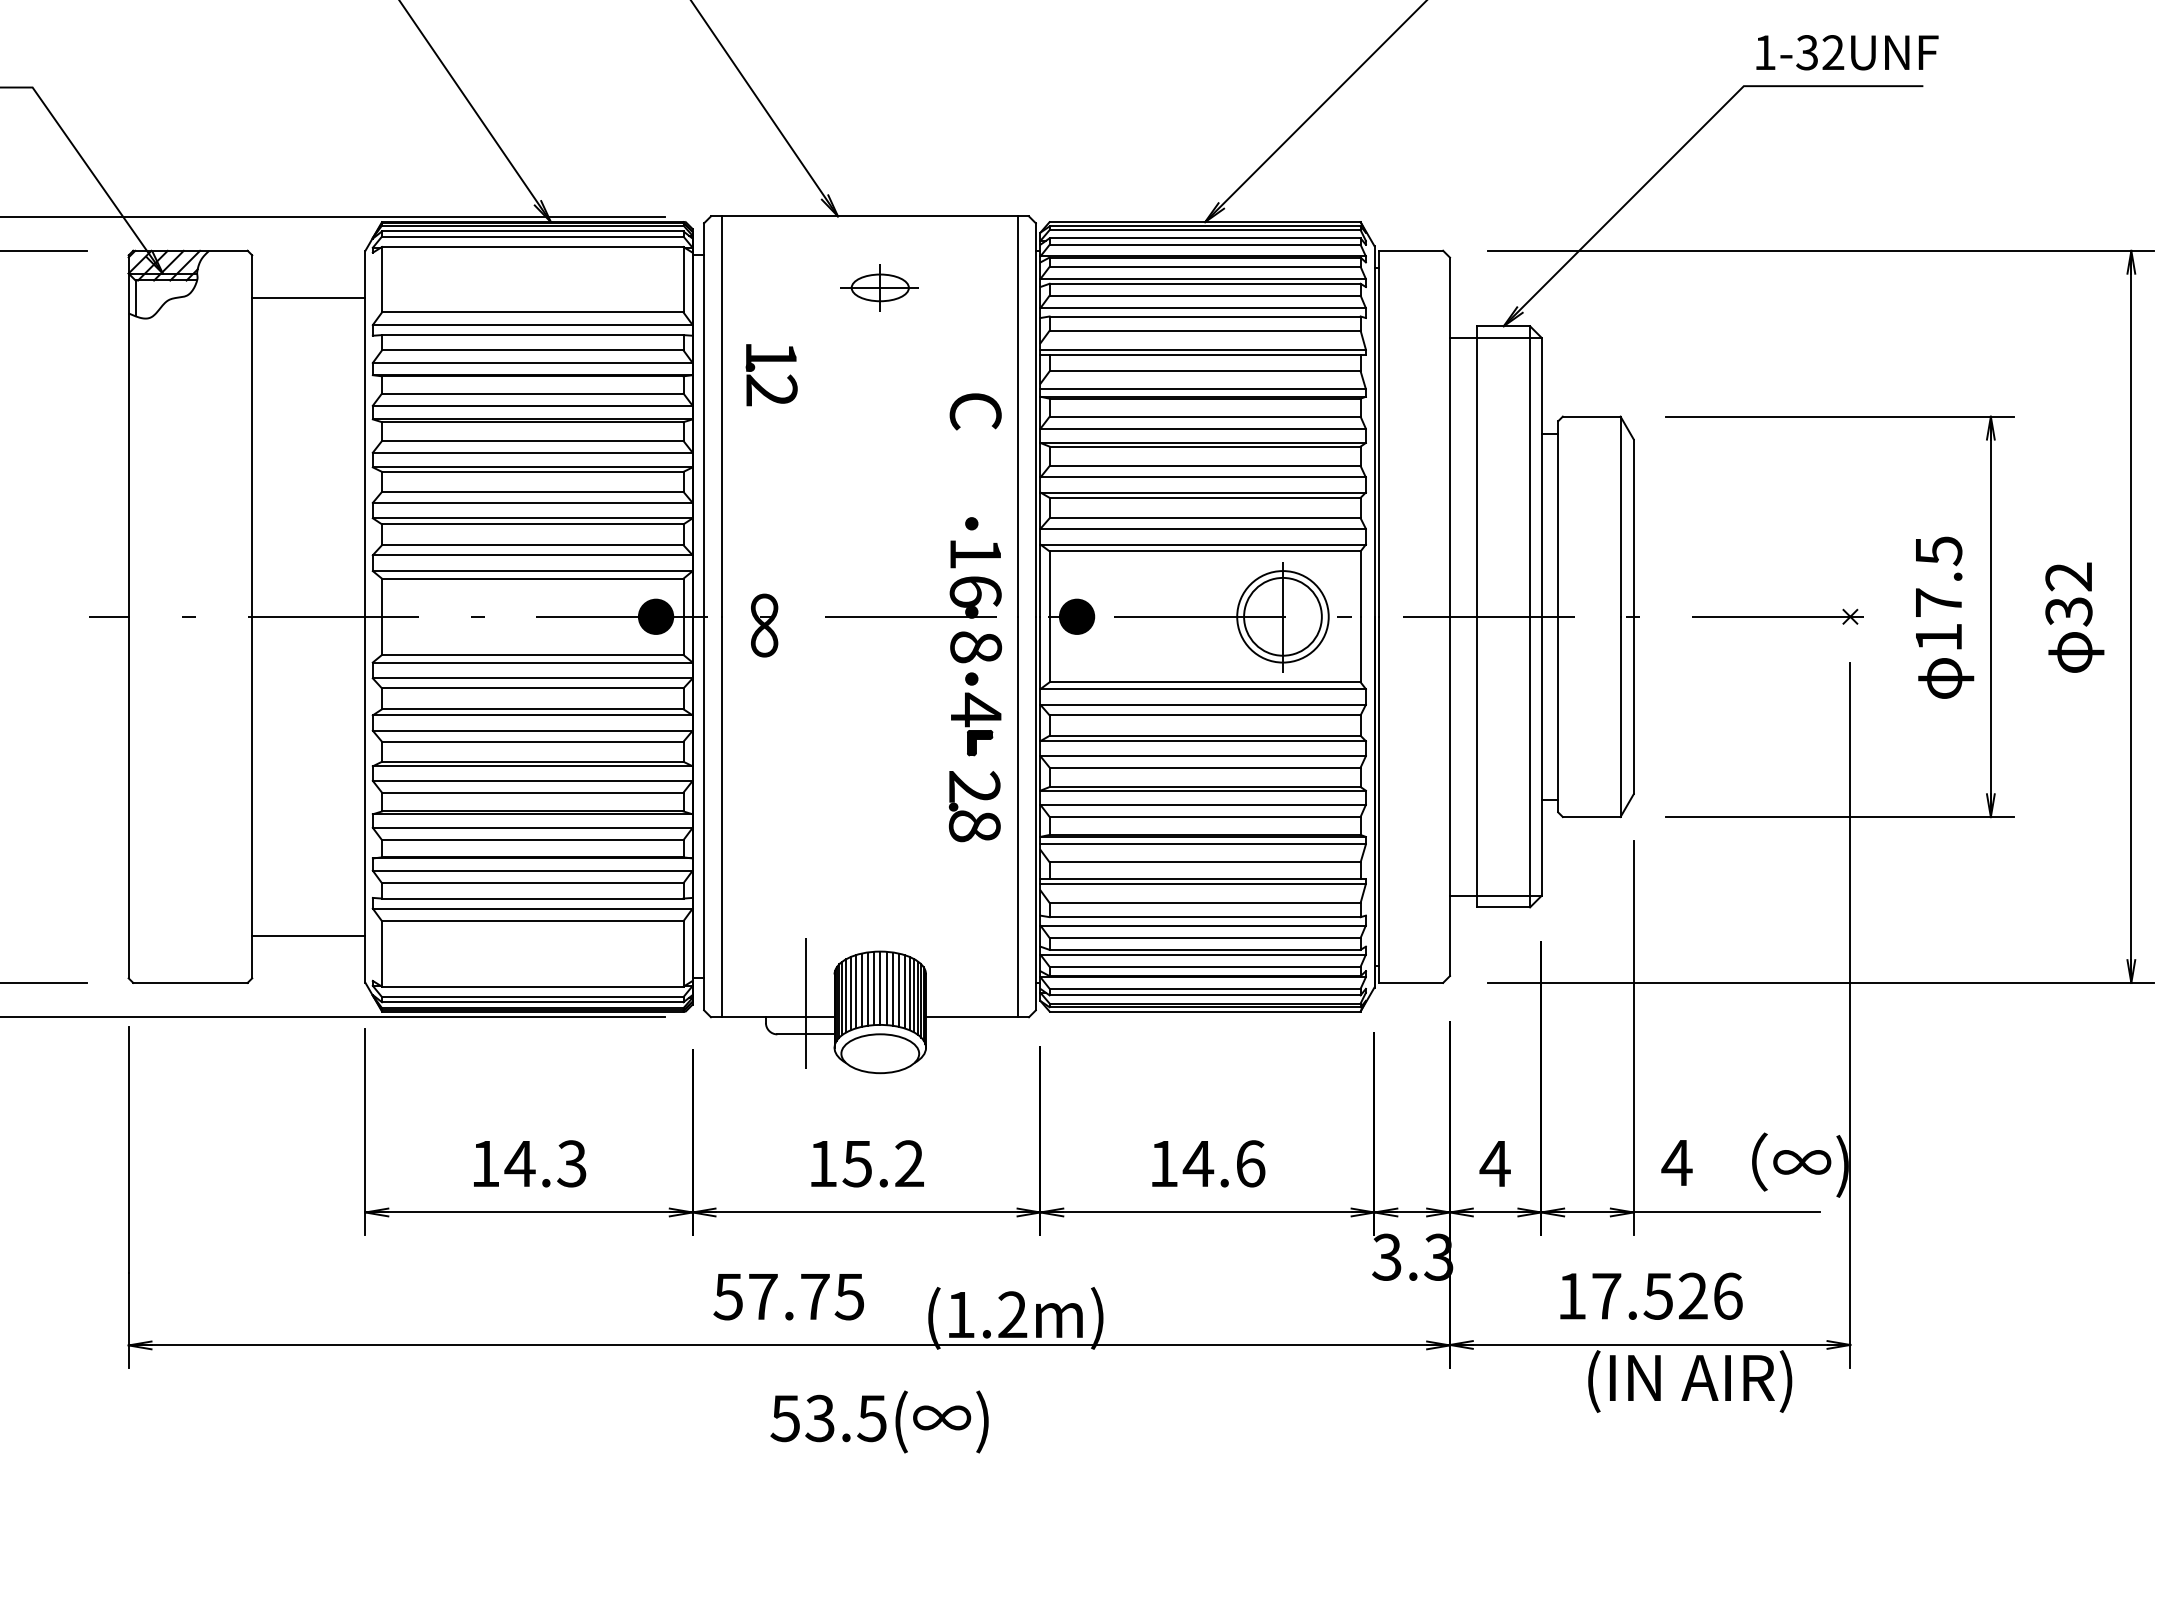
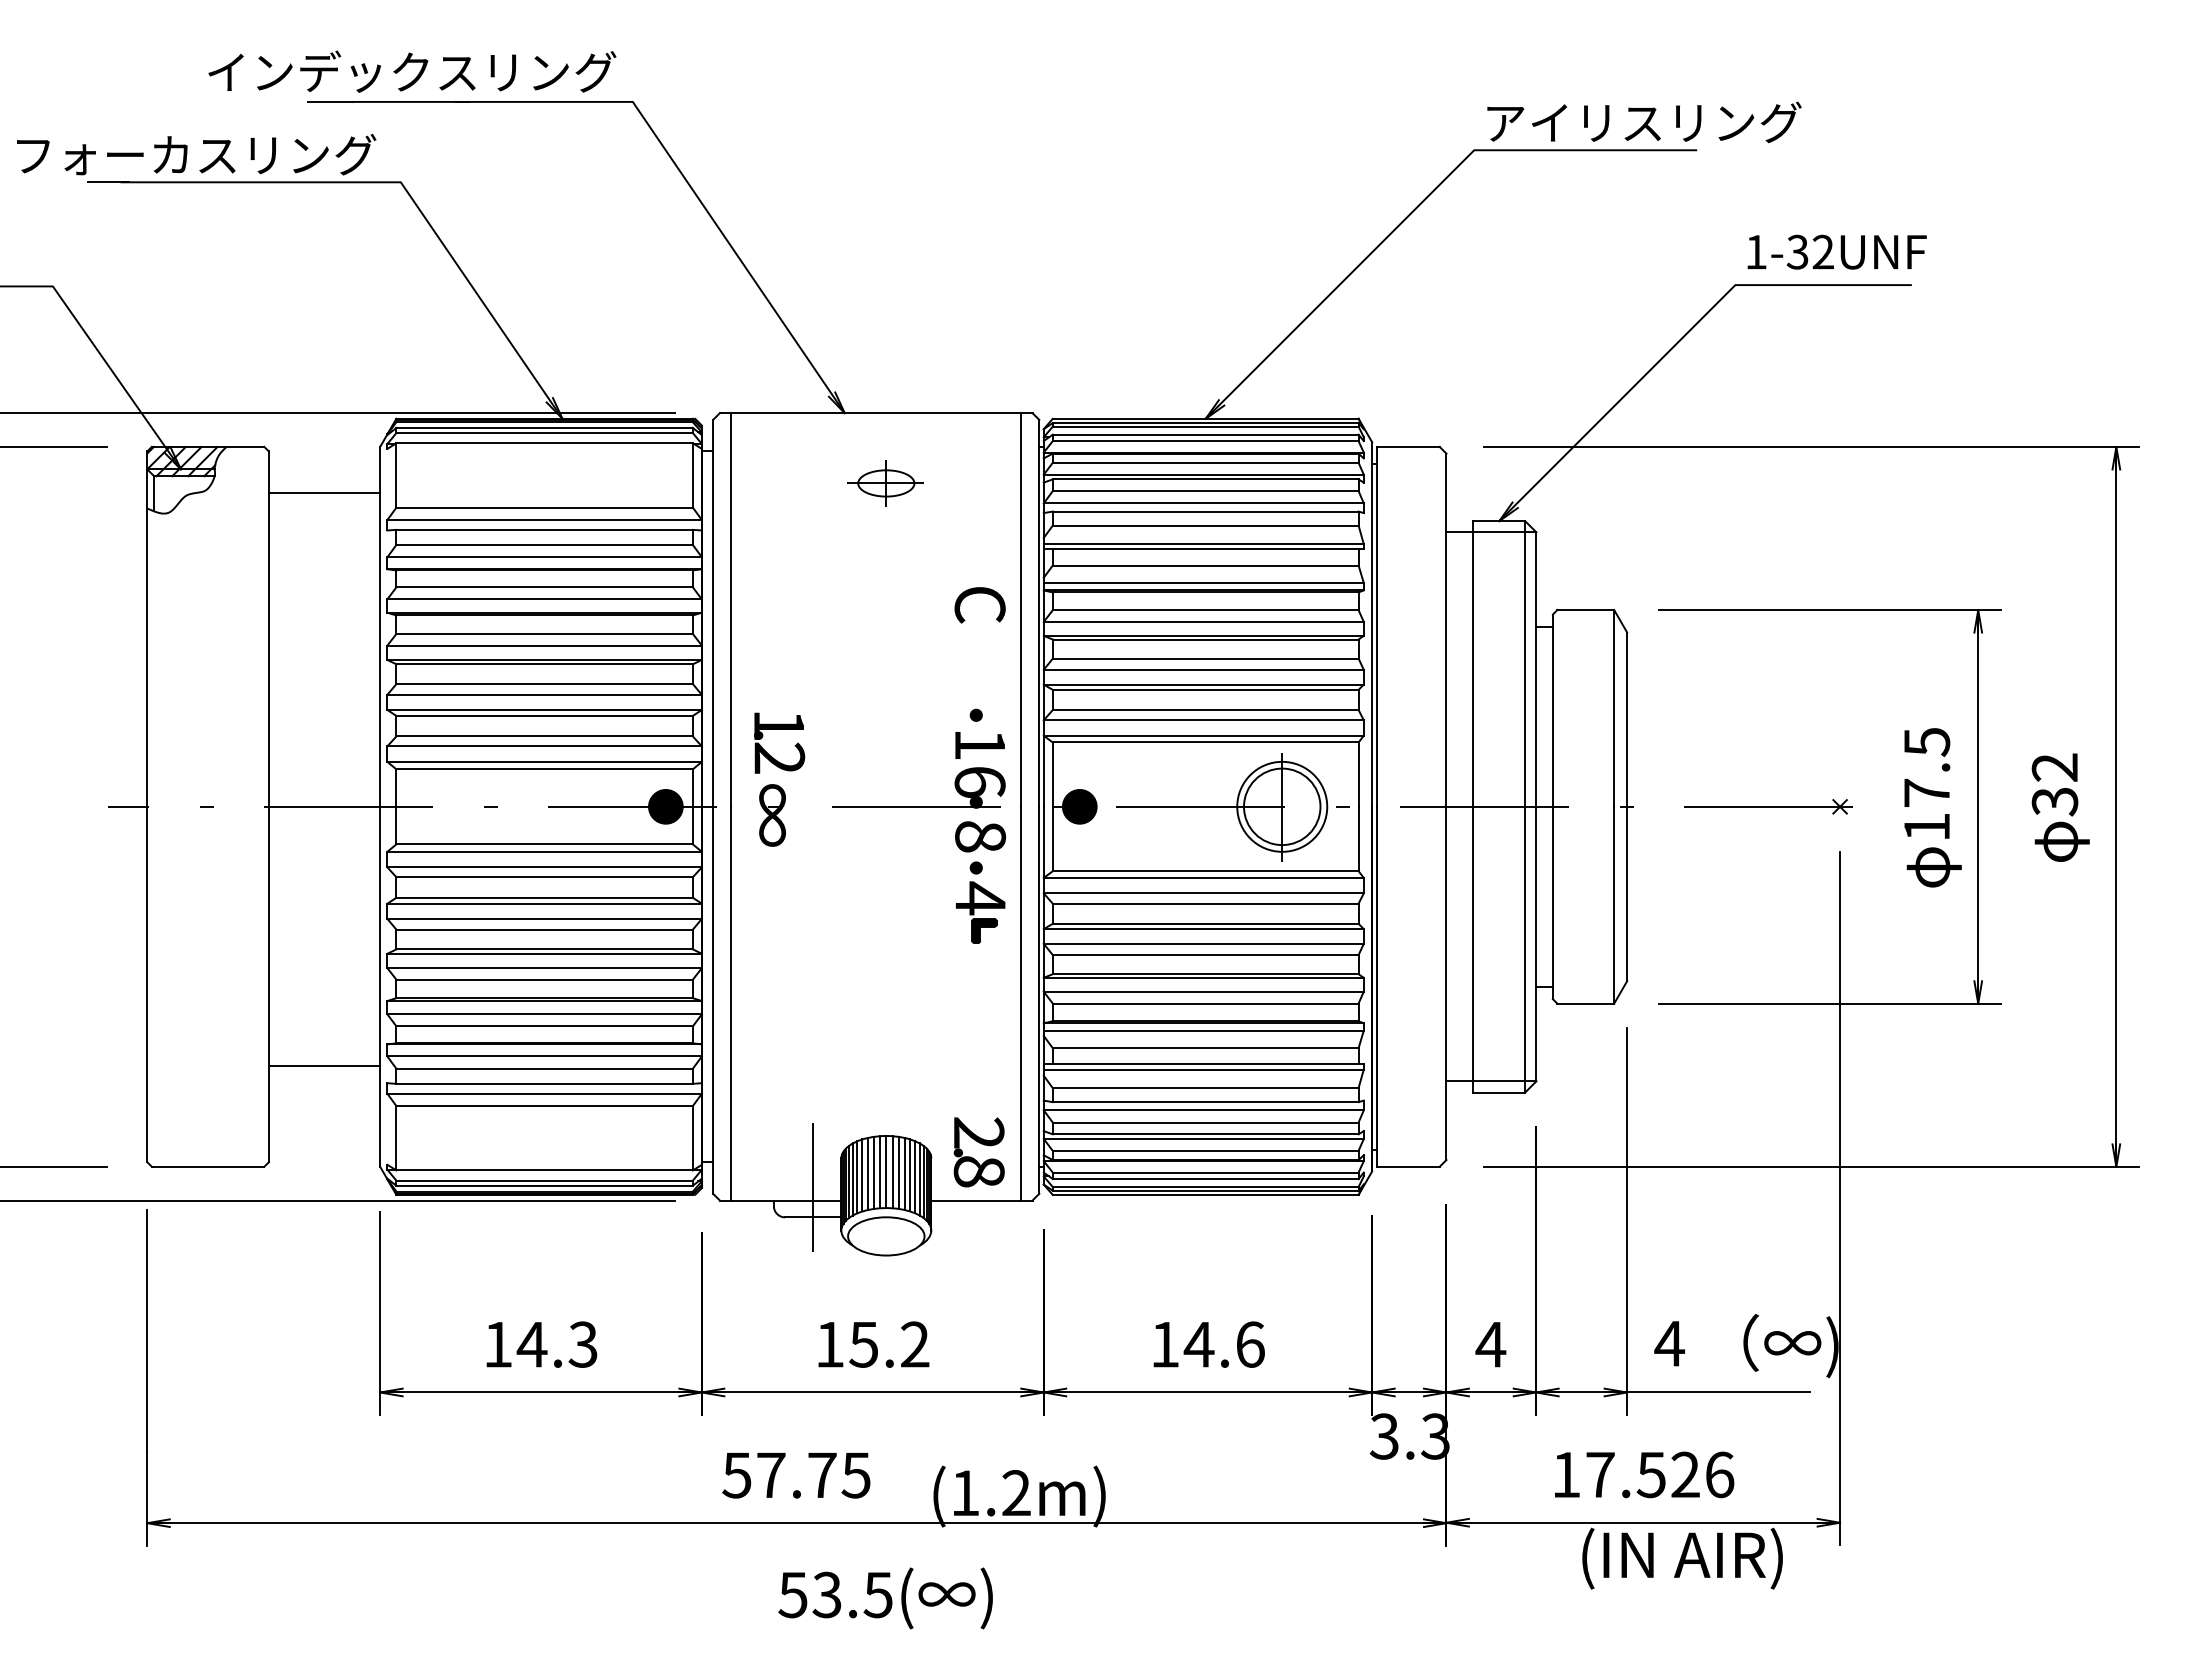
text: (771, 374) -> (779, 742), moved
text: (974, 806) -> (978, 1152), moved
line: (308, 935) -> (324, 1065), moved

